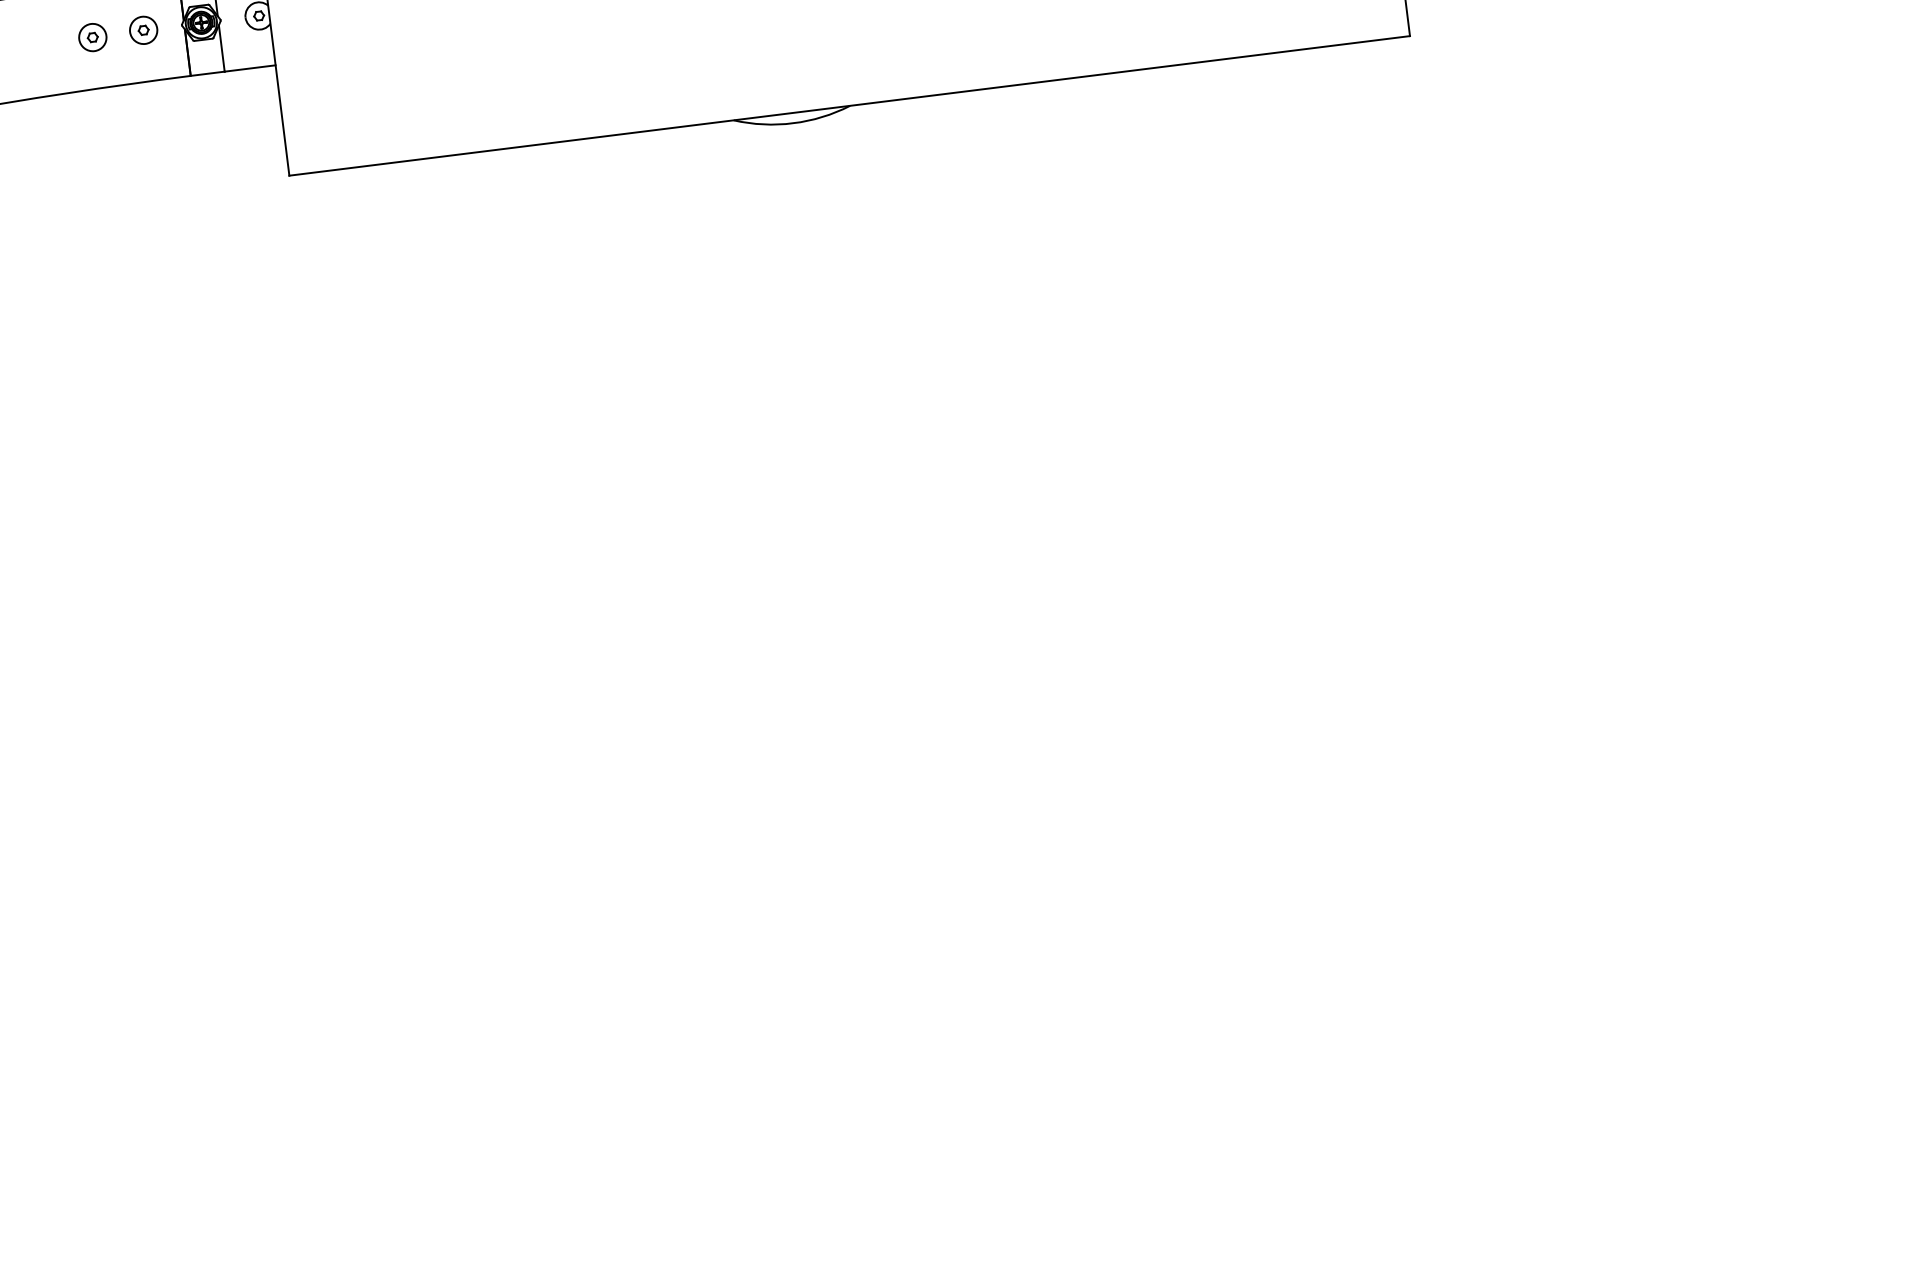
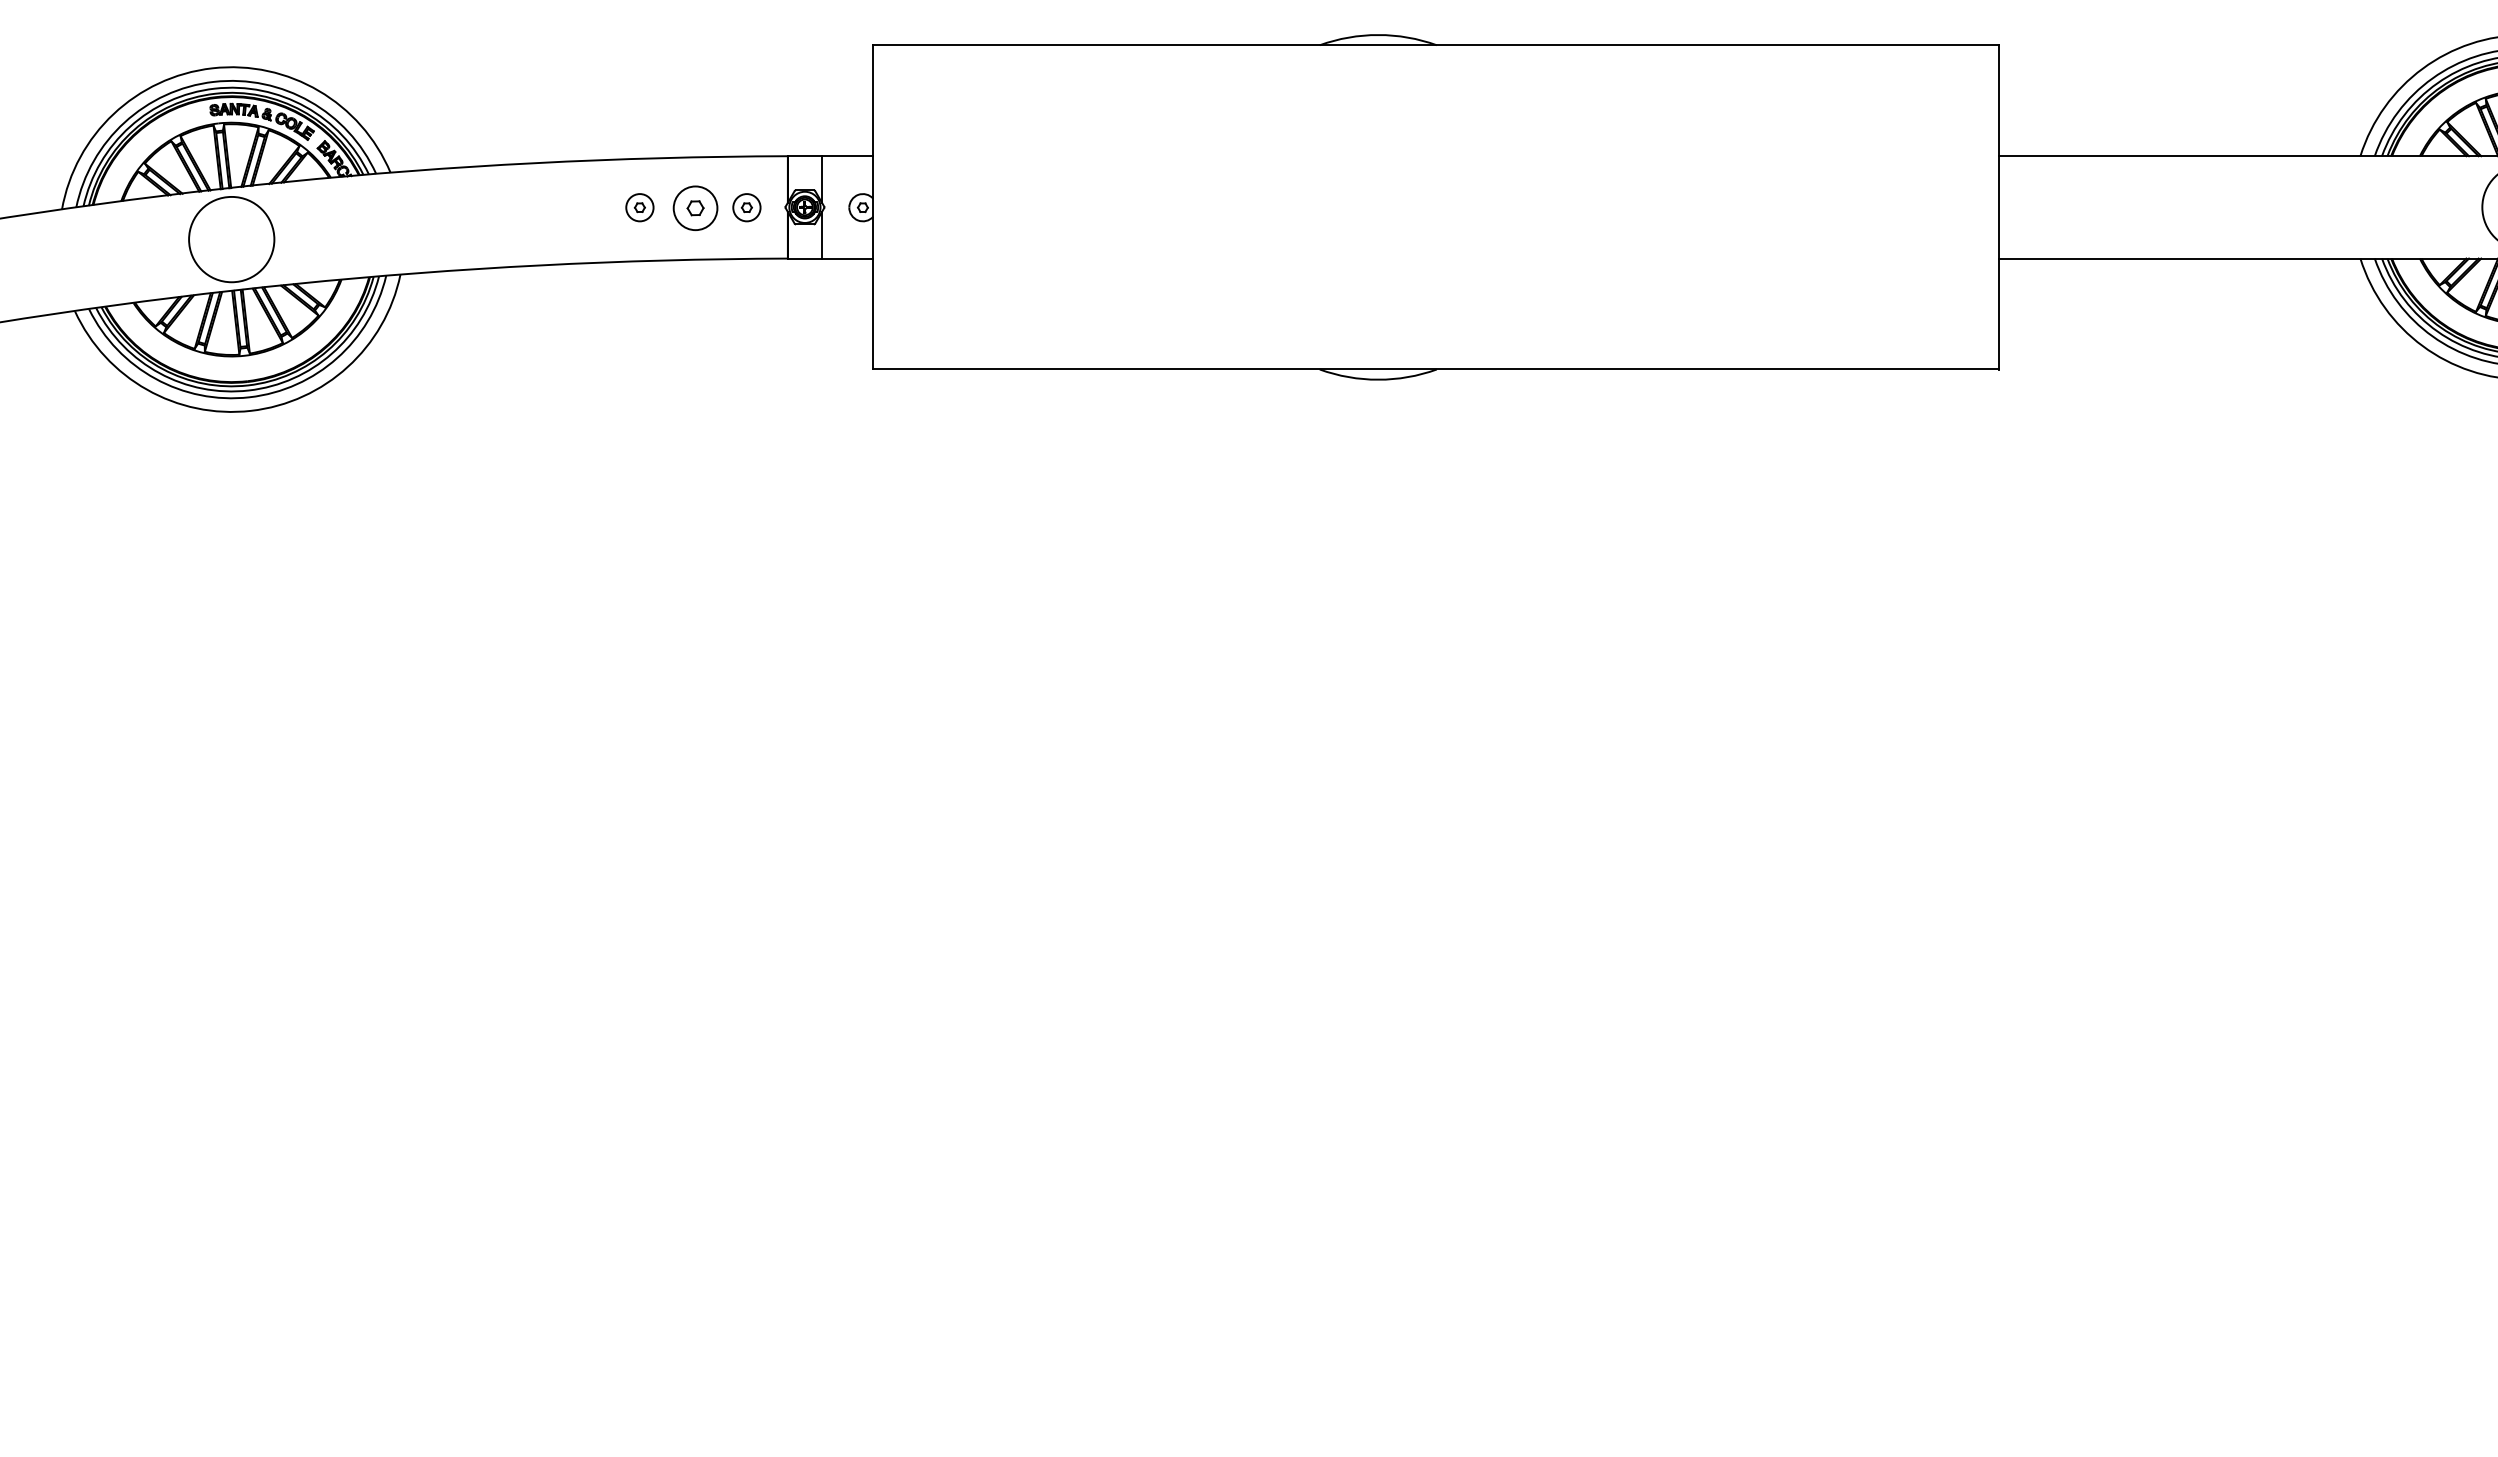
part: (92, 37) -> (695, 208), size x1.6
part: (36, 43) -> (639, 207), added

